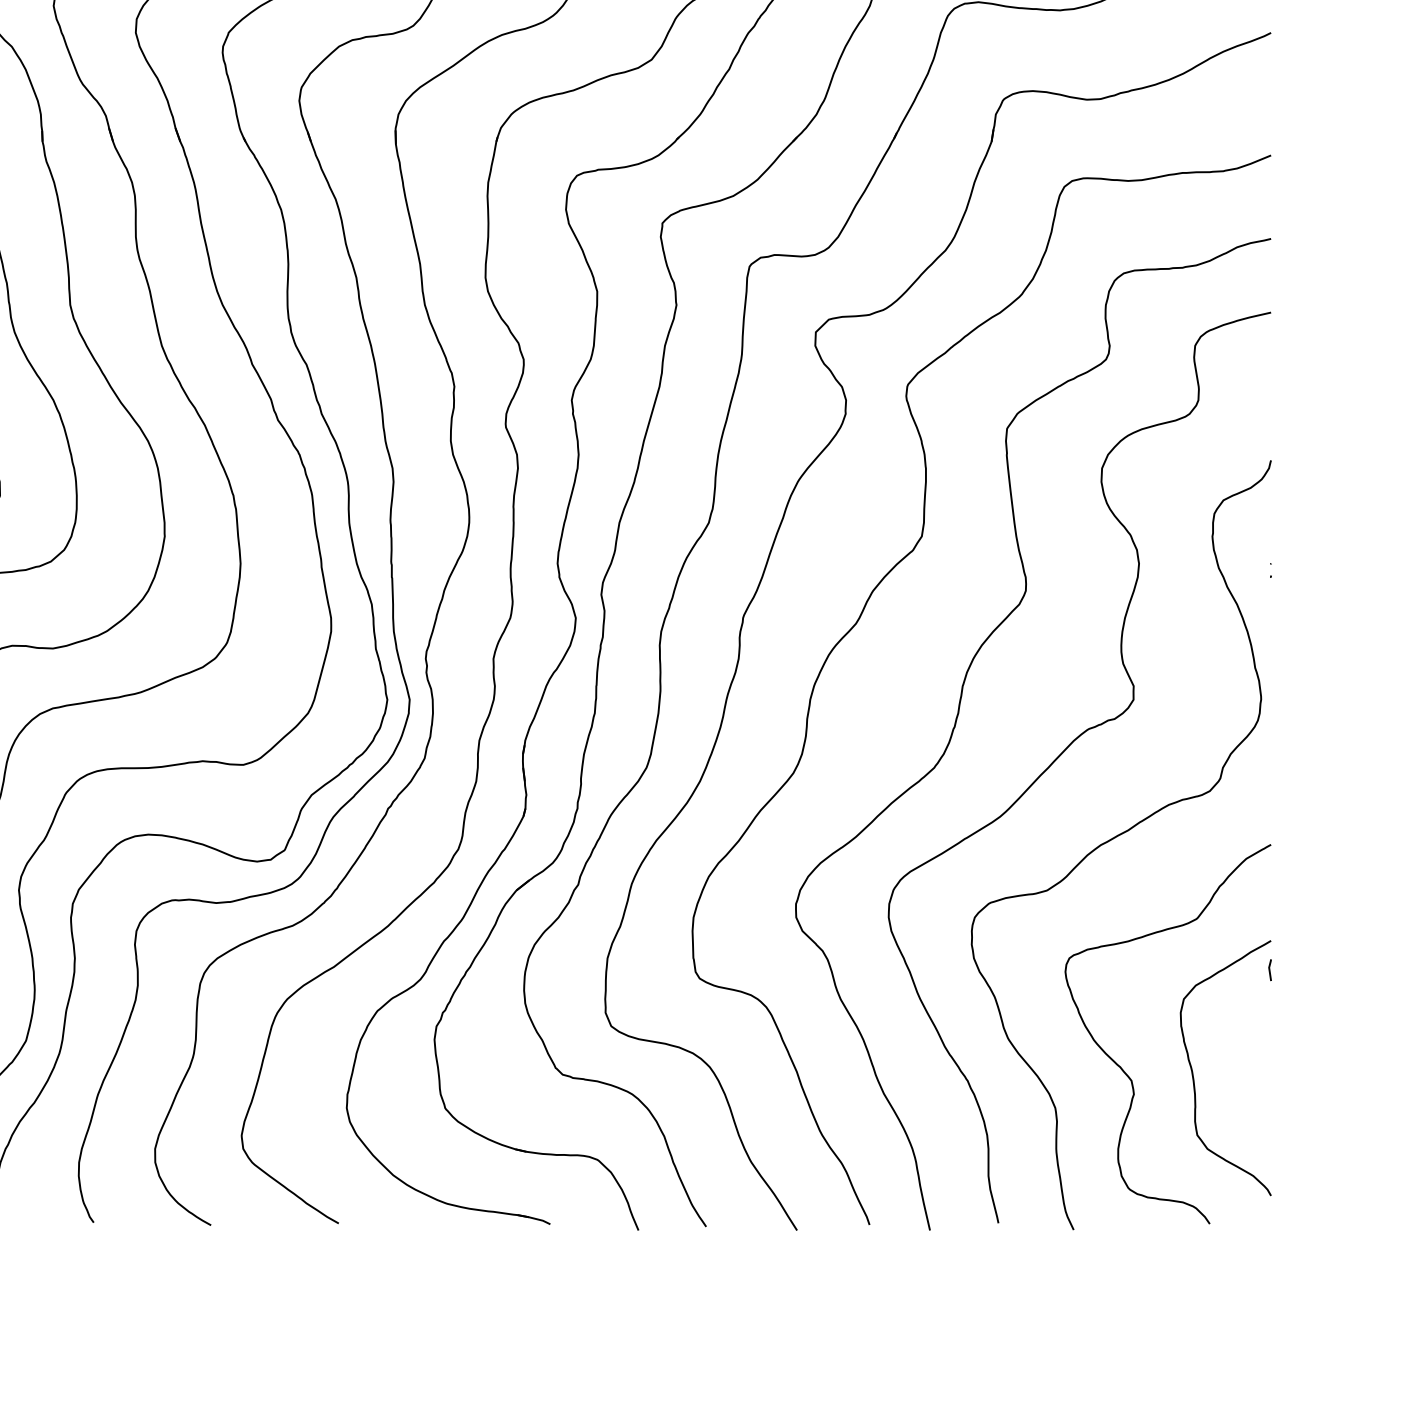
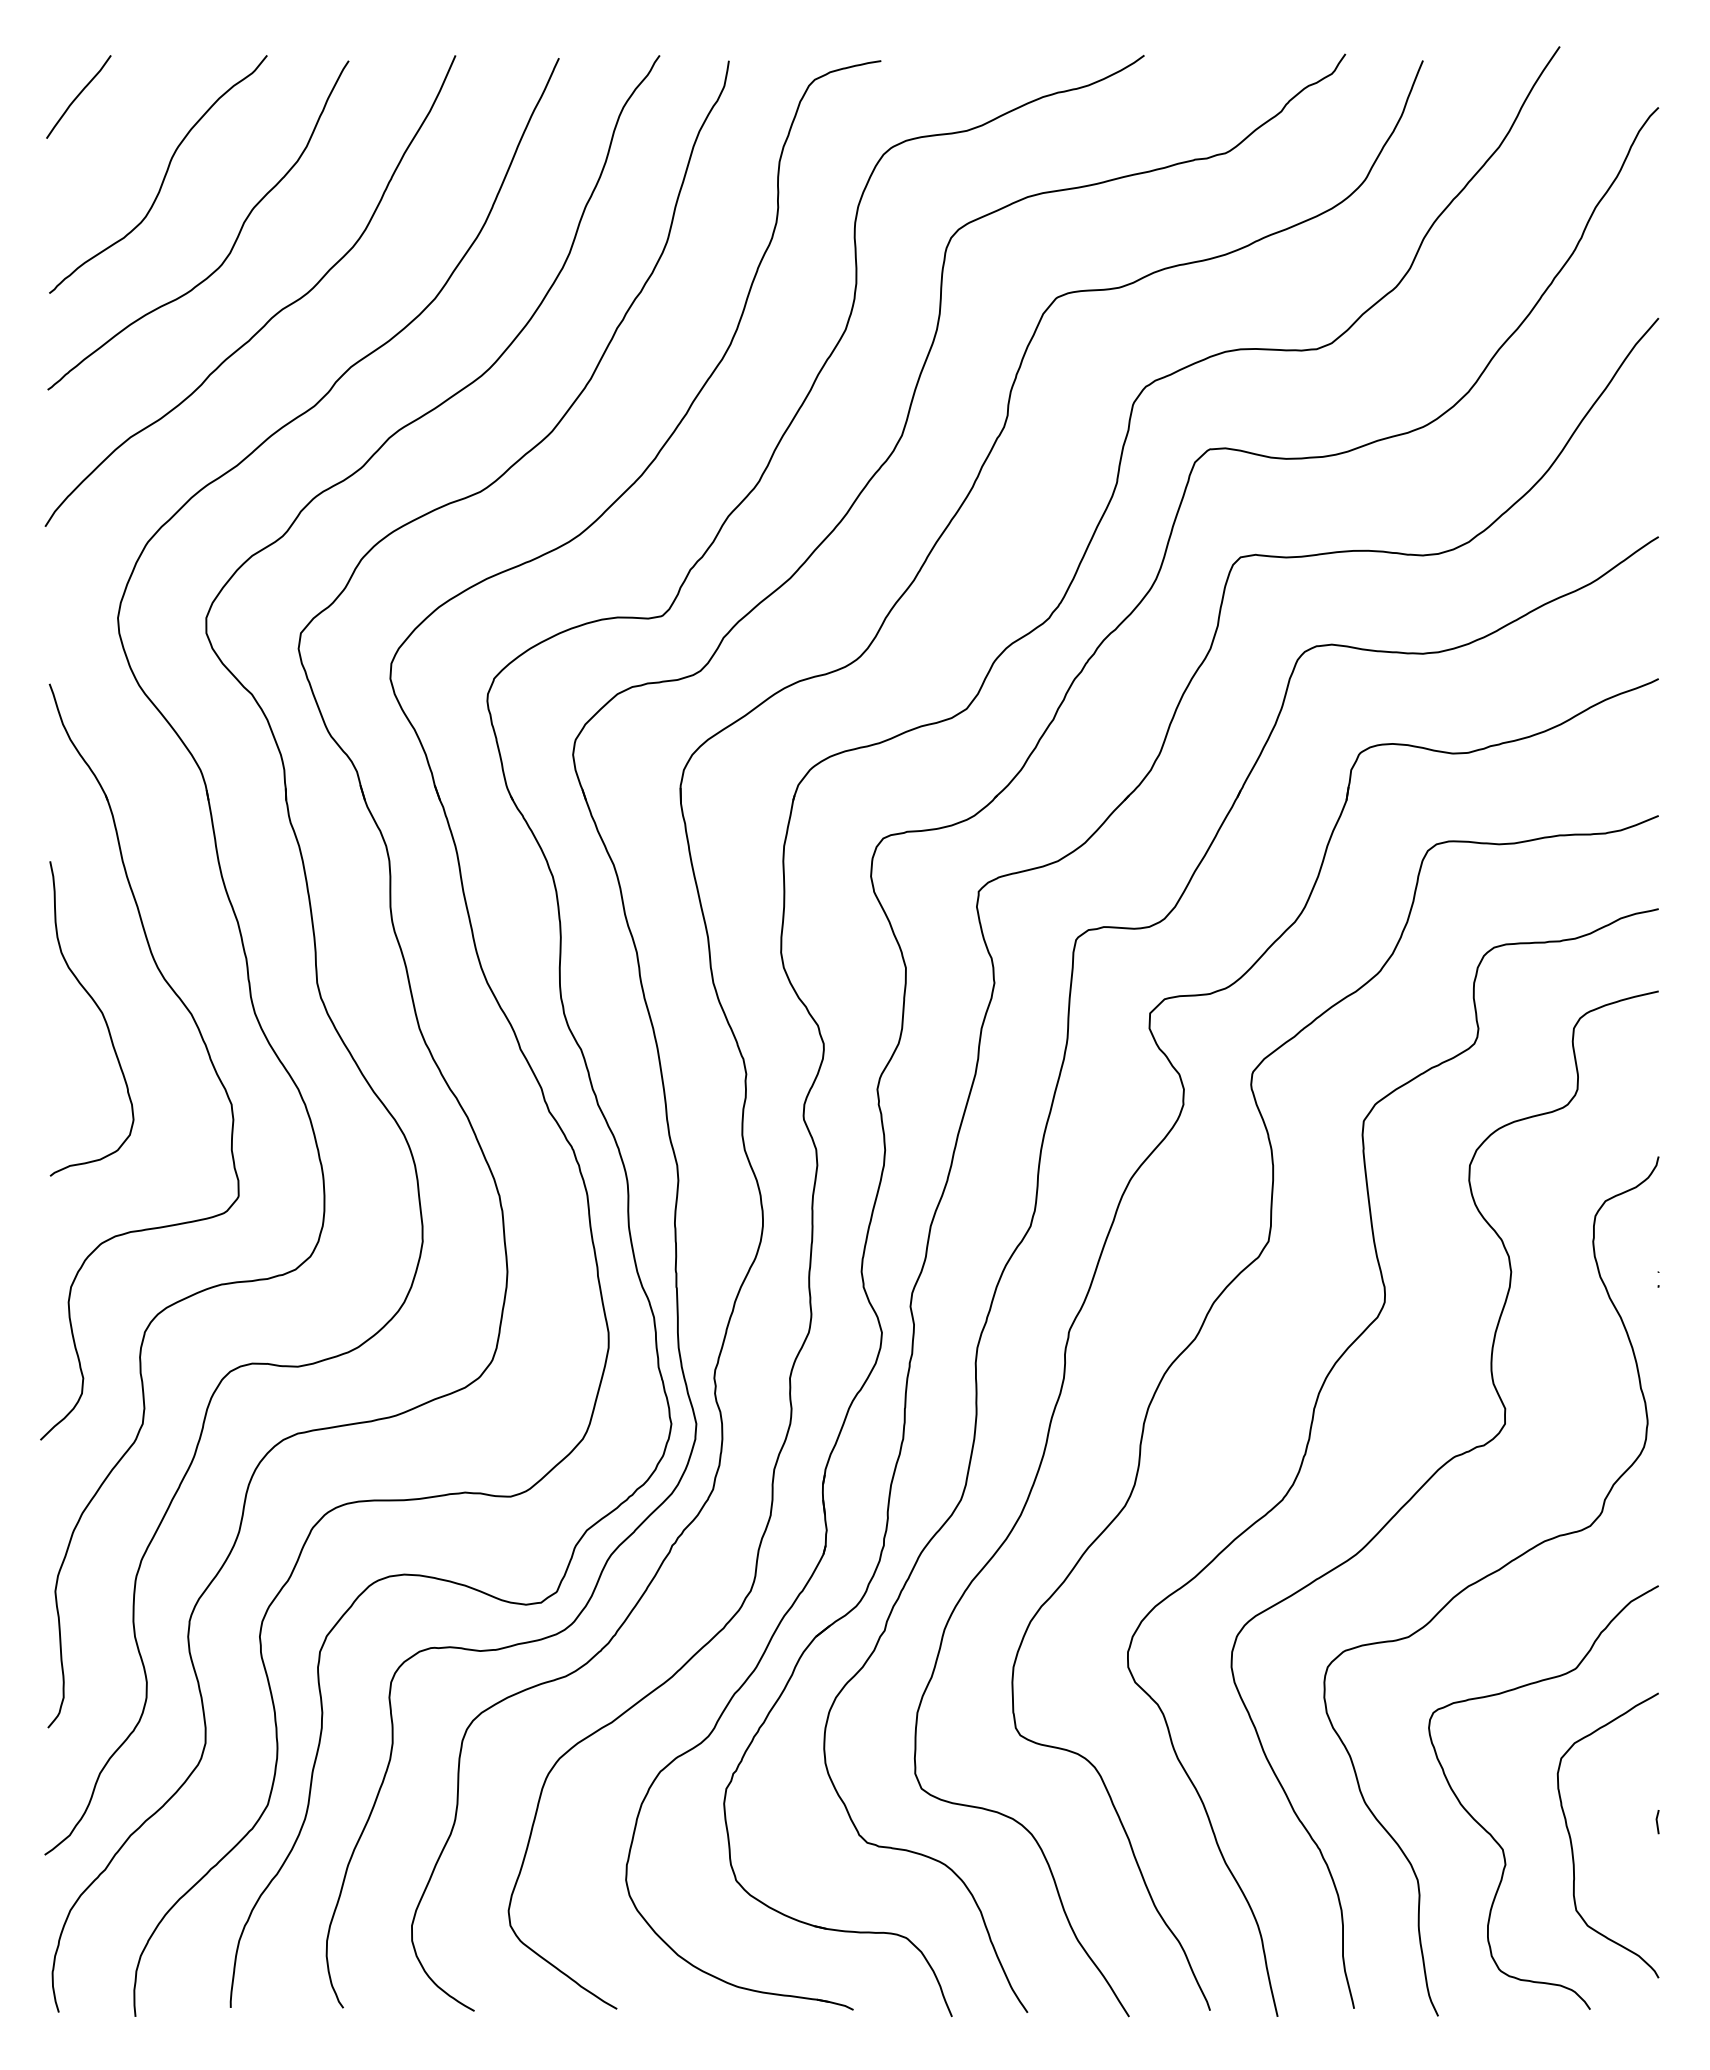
line: (1269, 970) -> (1657, 1822), moved

